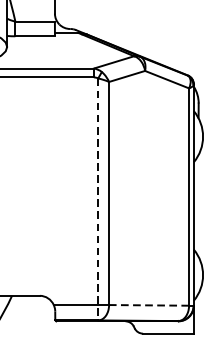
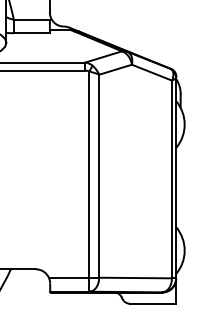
line: (98, 200) -> (89, 182), dashed -> solid
line: (149, 305) -> (135, 278), dashed -> solid

